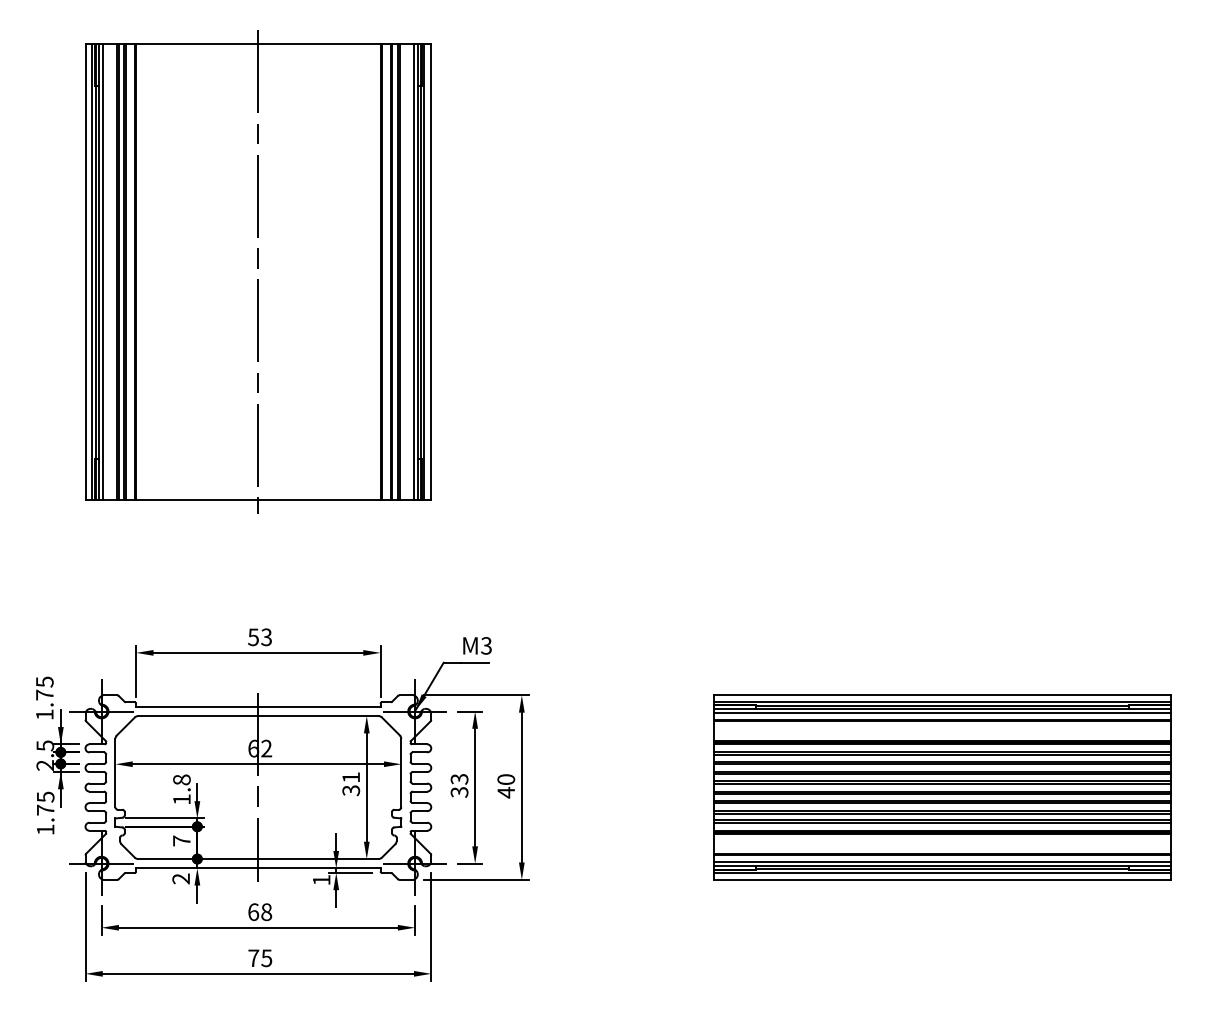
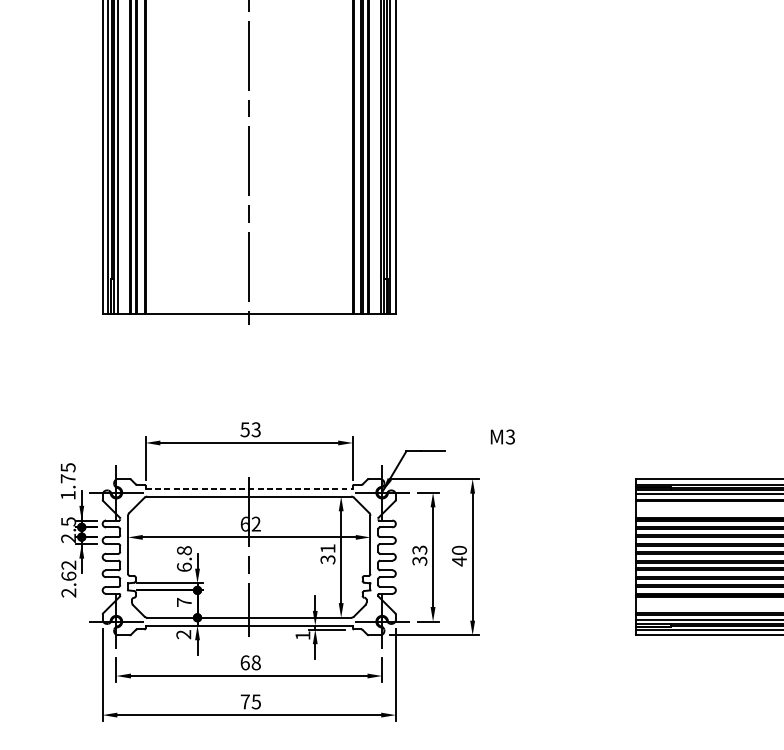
text: (477, 645) -> (502, 436), moved
line: (258, 706) -> (249, 488), solid -> dashed
text: (181, 799) -> (184, 567), 1.8 -> 6.8
text: (45, 813) -> (68, 579), 1.75 -> 2.62

